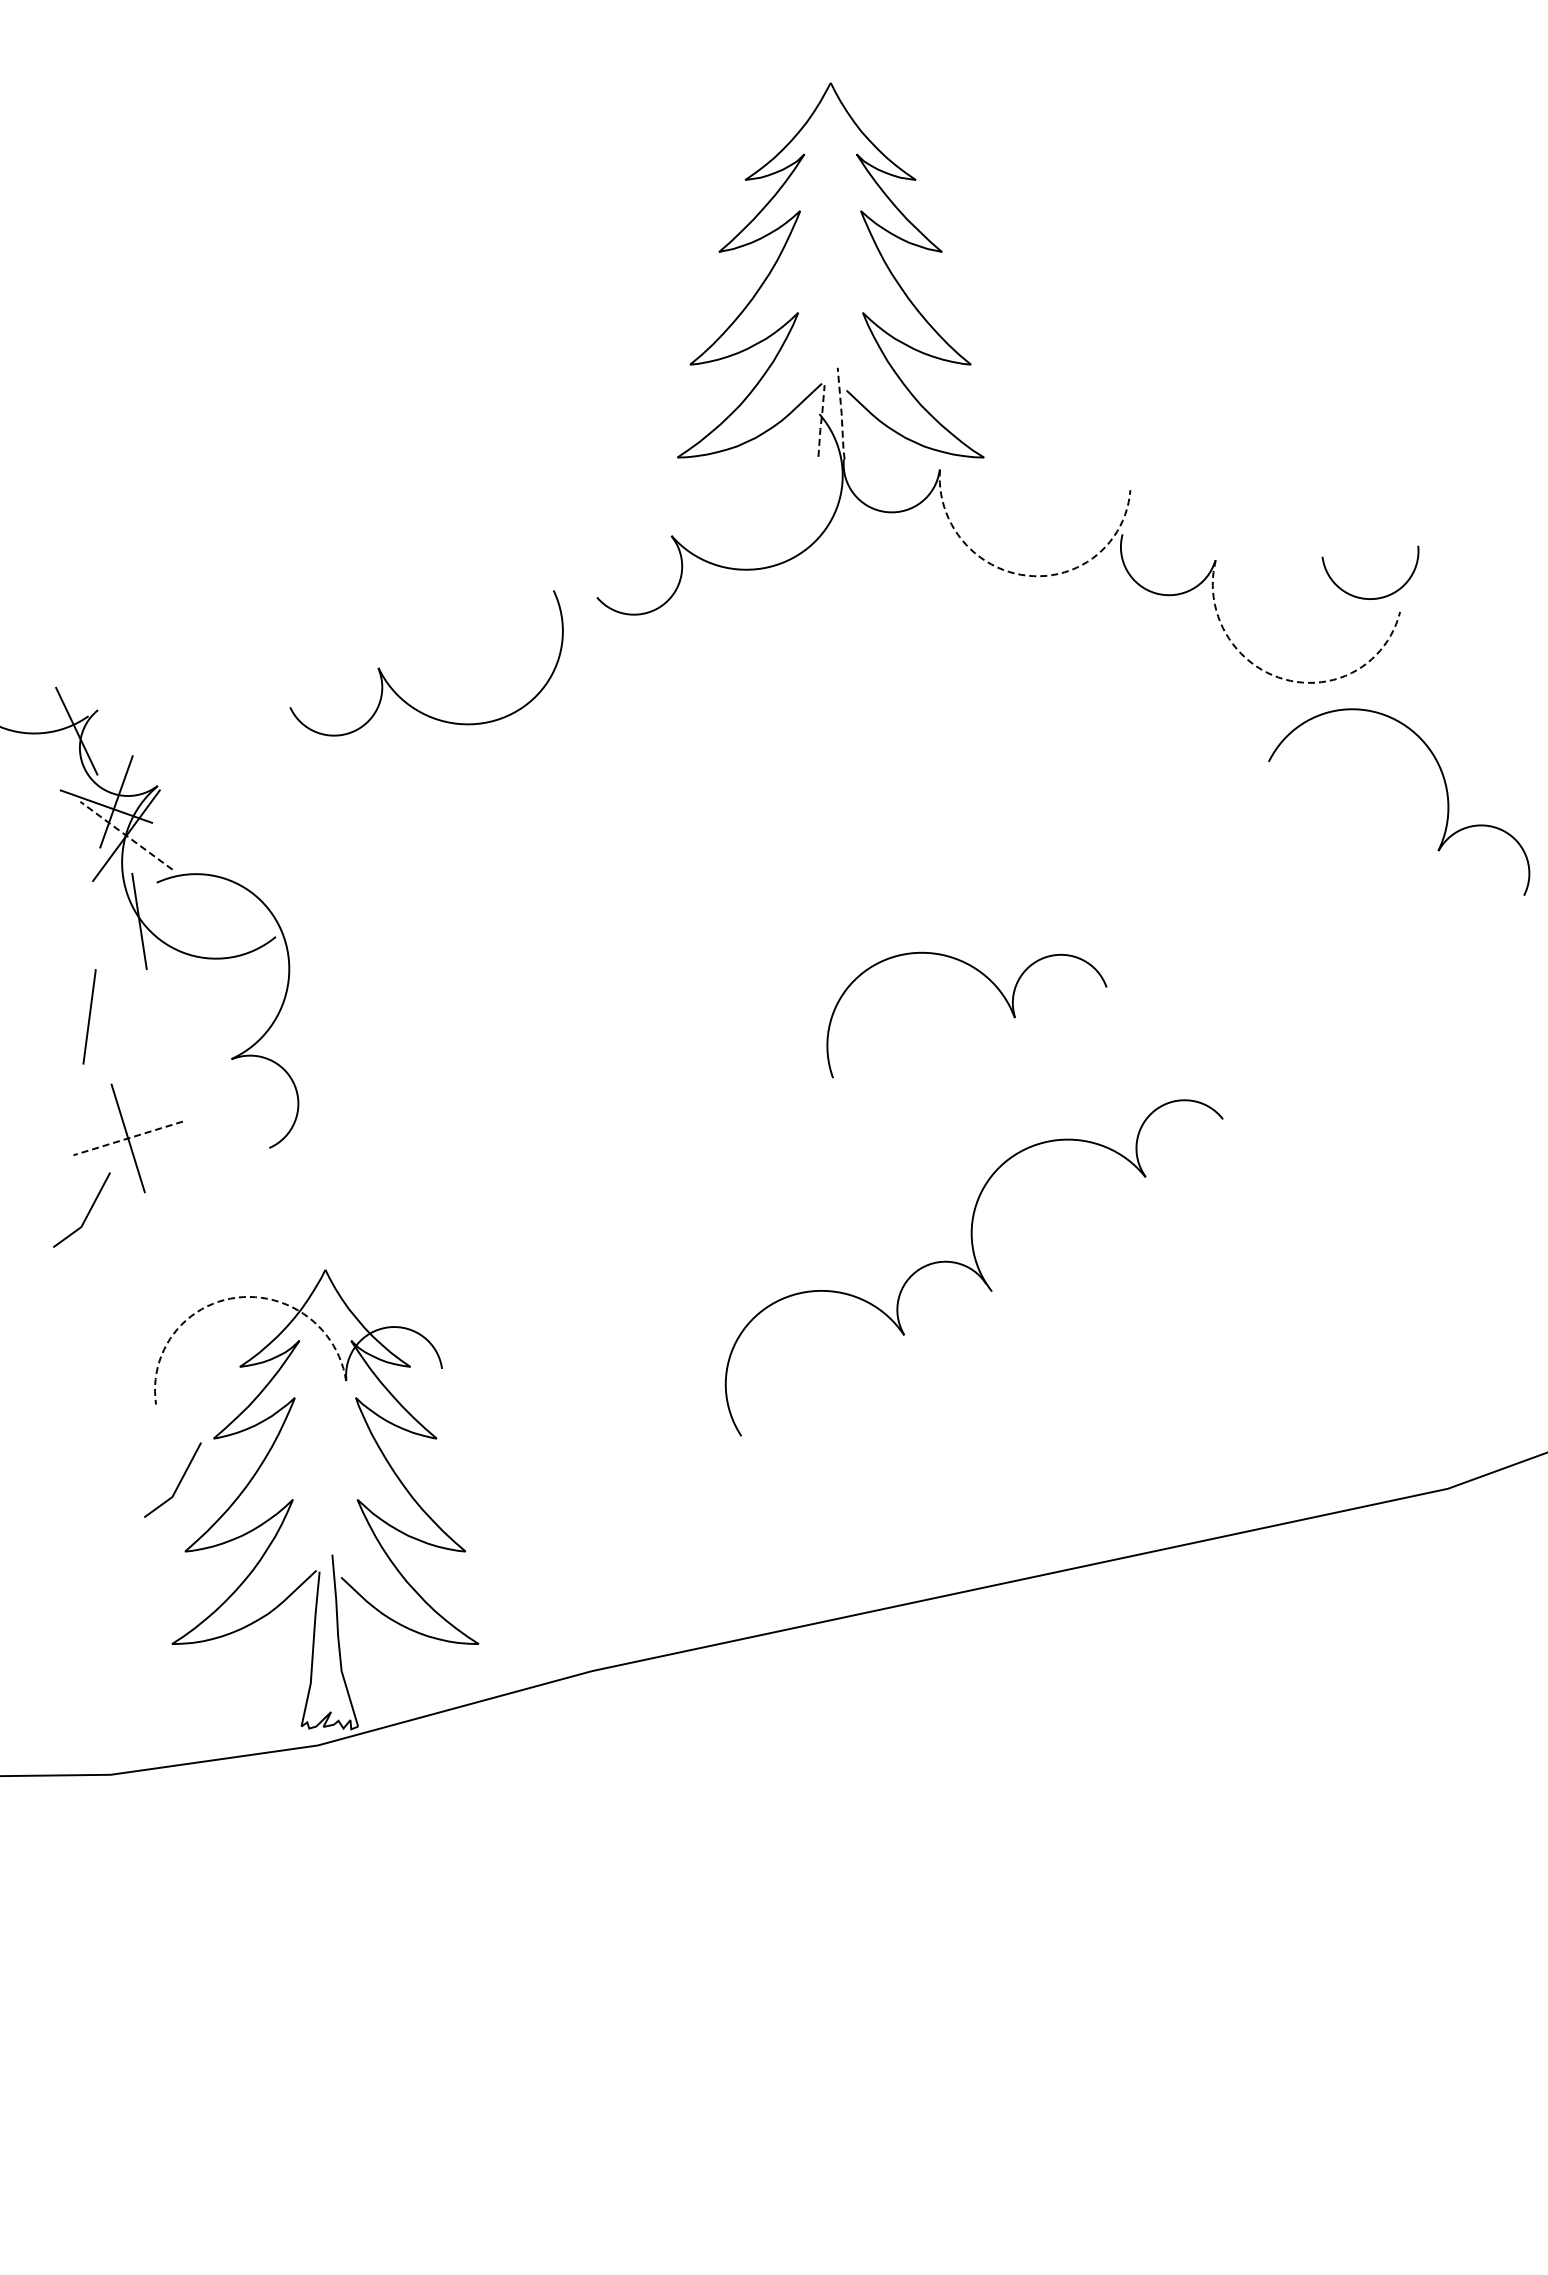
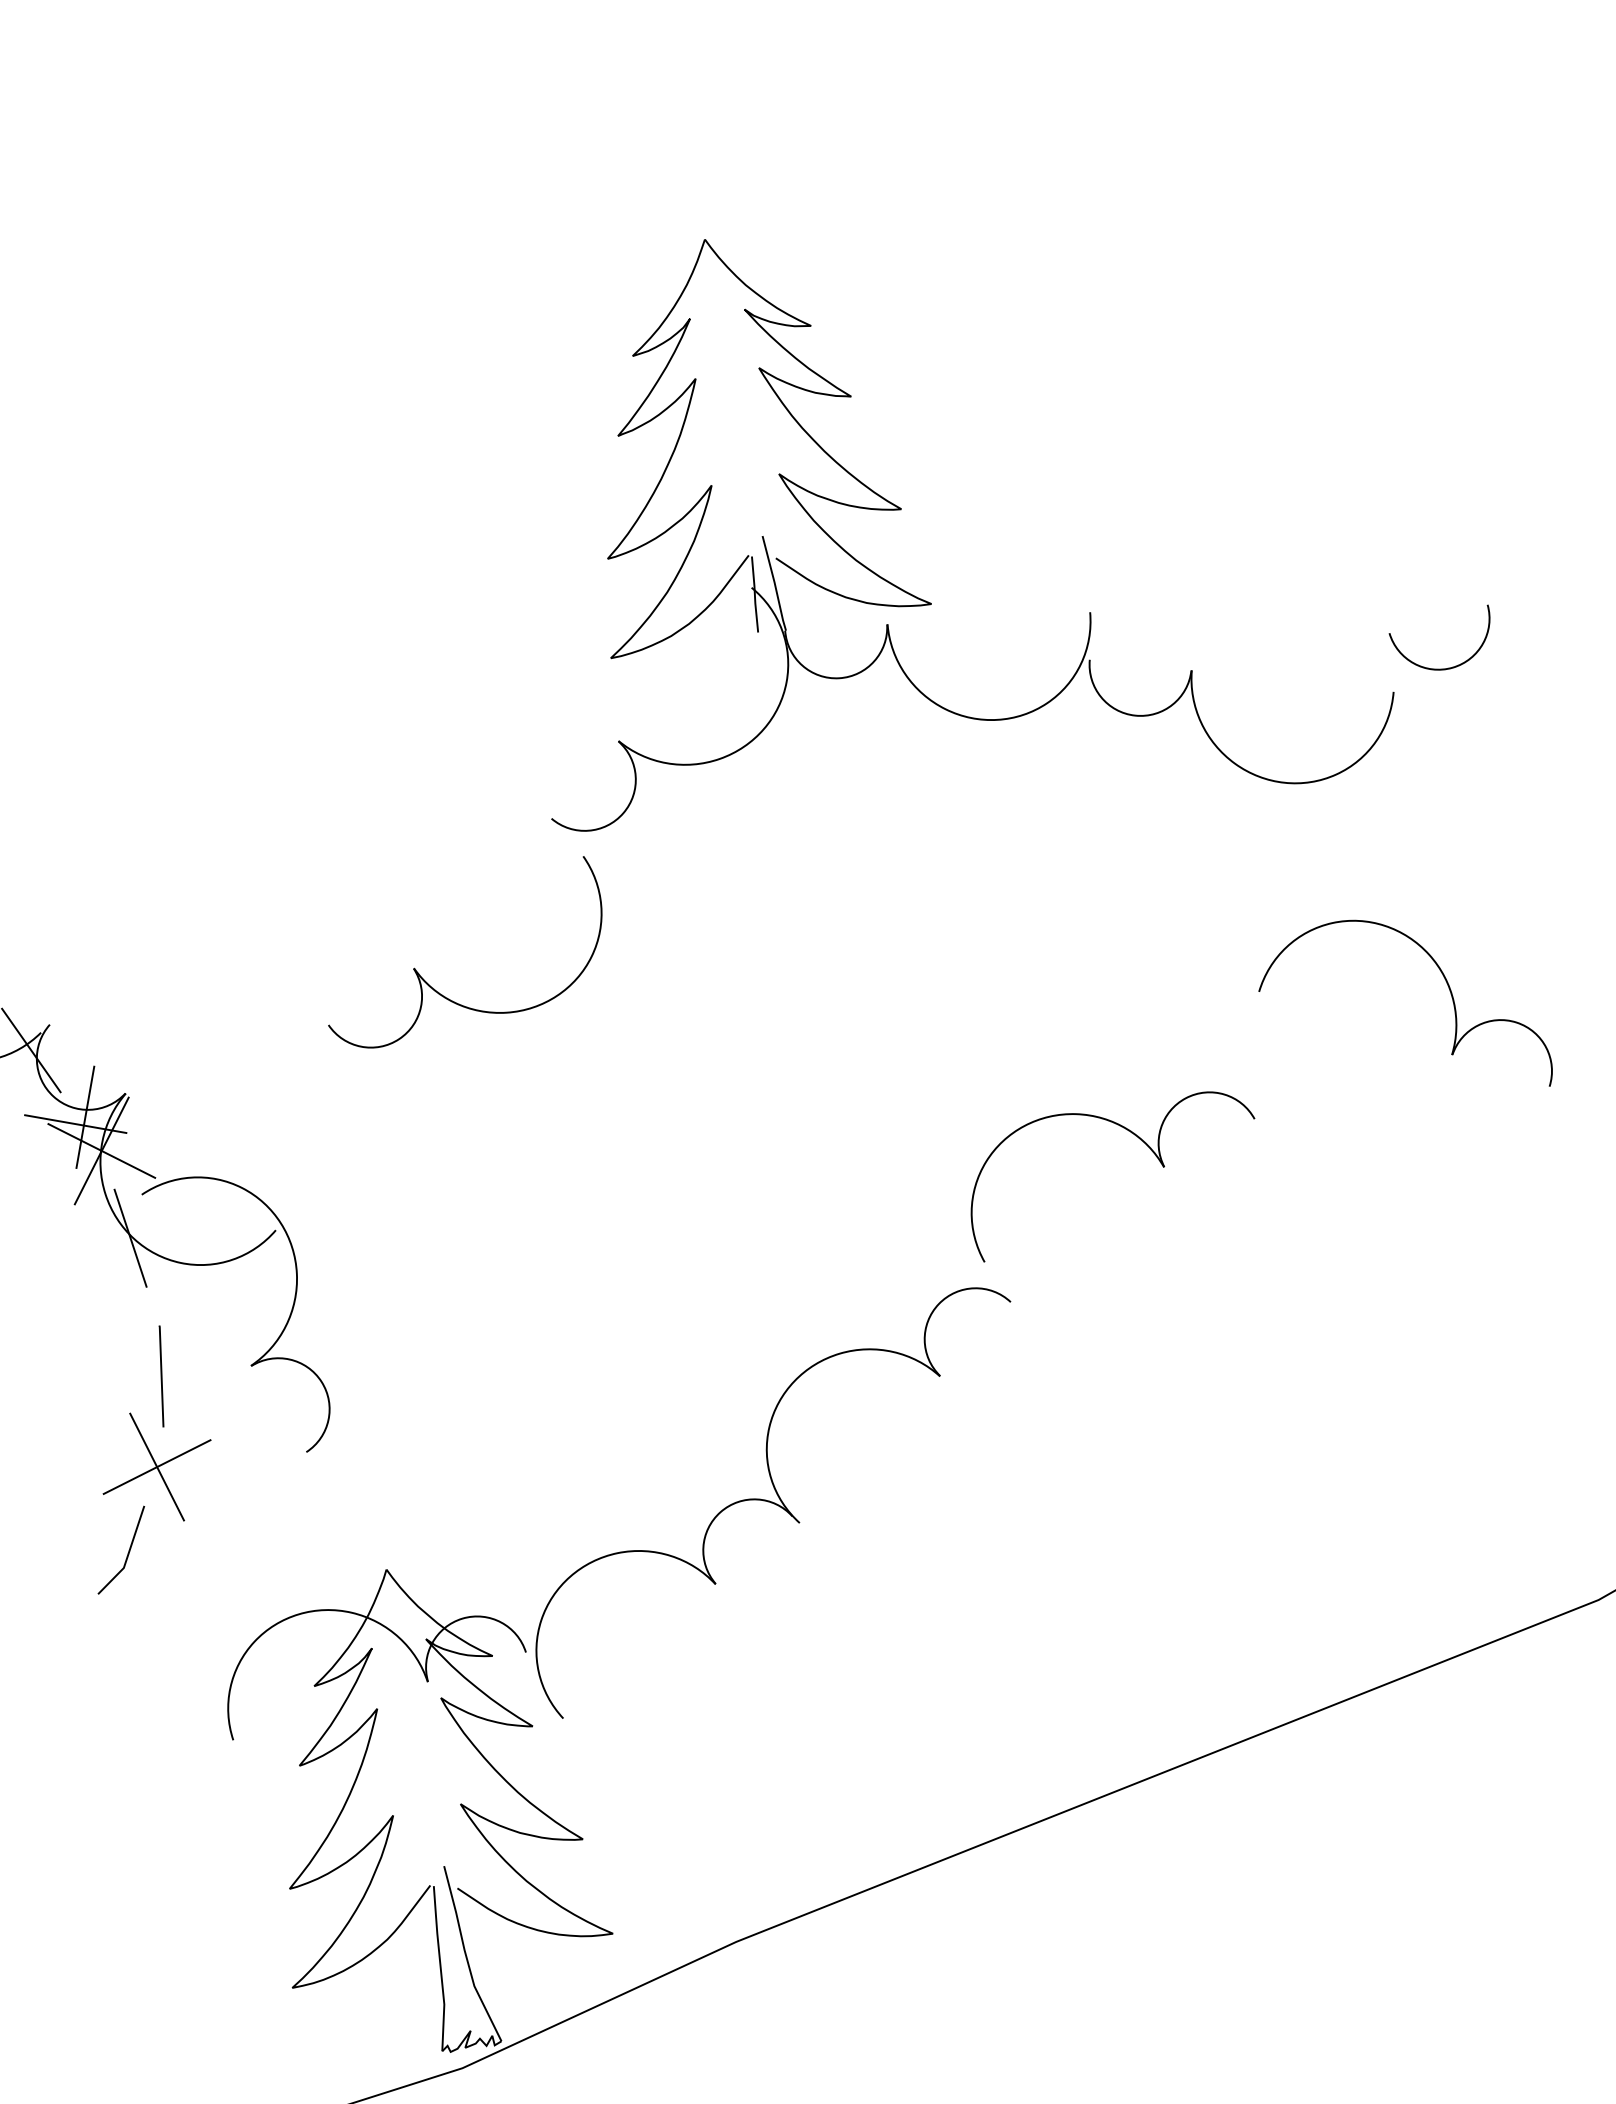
line: (841, 413) -> (774, 583), dashed -> solid
line: (821, 420) -> (754, 594), dashed -> solid
arc: (1029, 575) -> (999, 719), dashed -> solid
arc: (1375, 597) -> (1452, 666), moved
arc: (1286, 679) -> (1286, 782), dashed -> solid
part: (392, 687) -> (432, 986), moved
part: (1446, 796) -> (1450, 996), moved
line: (126, 835) -> (101, 1150), dashed -> solid
part: (994, 986) -> (1137, 1137), moved
line: (89, 1016) -> (161, 1376), moved
line: (127, 1138) -> (156, 1467), dashed -> solid
part: (973, 1267) -> (776, 1501), moved
arc: (235, 1297) -> (297, 1614), dashed -> solid
line: (178, 1483) -> (270, 1818), removed

